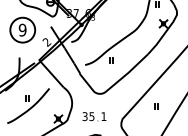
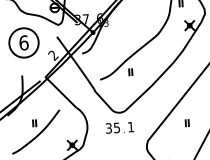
text: (22, 29) -> (23, 42), 9 -> 6
text: (94, 116) -> (119, 127), moved

